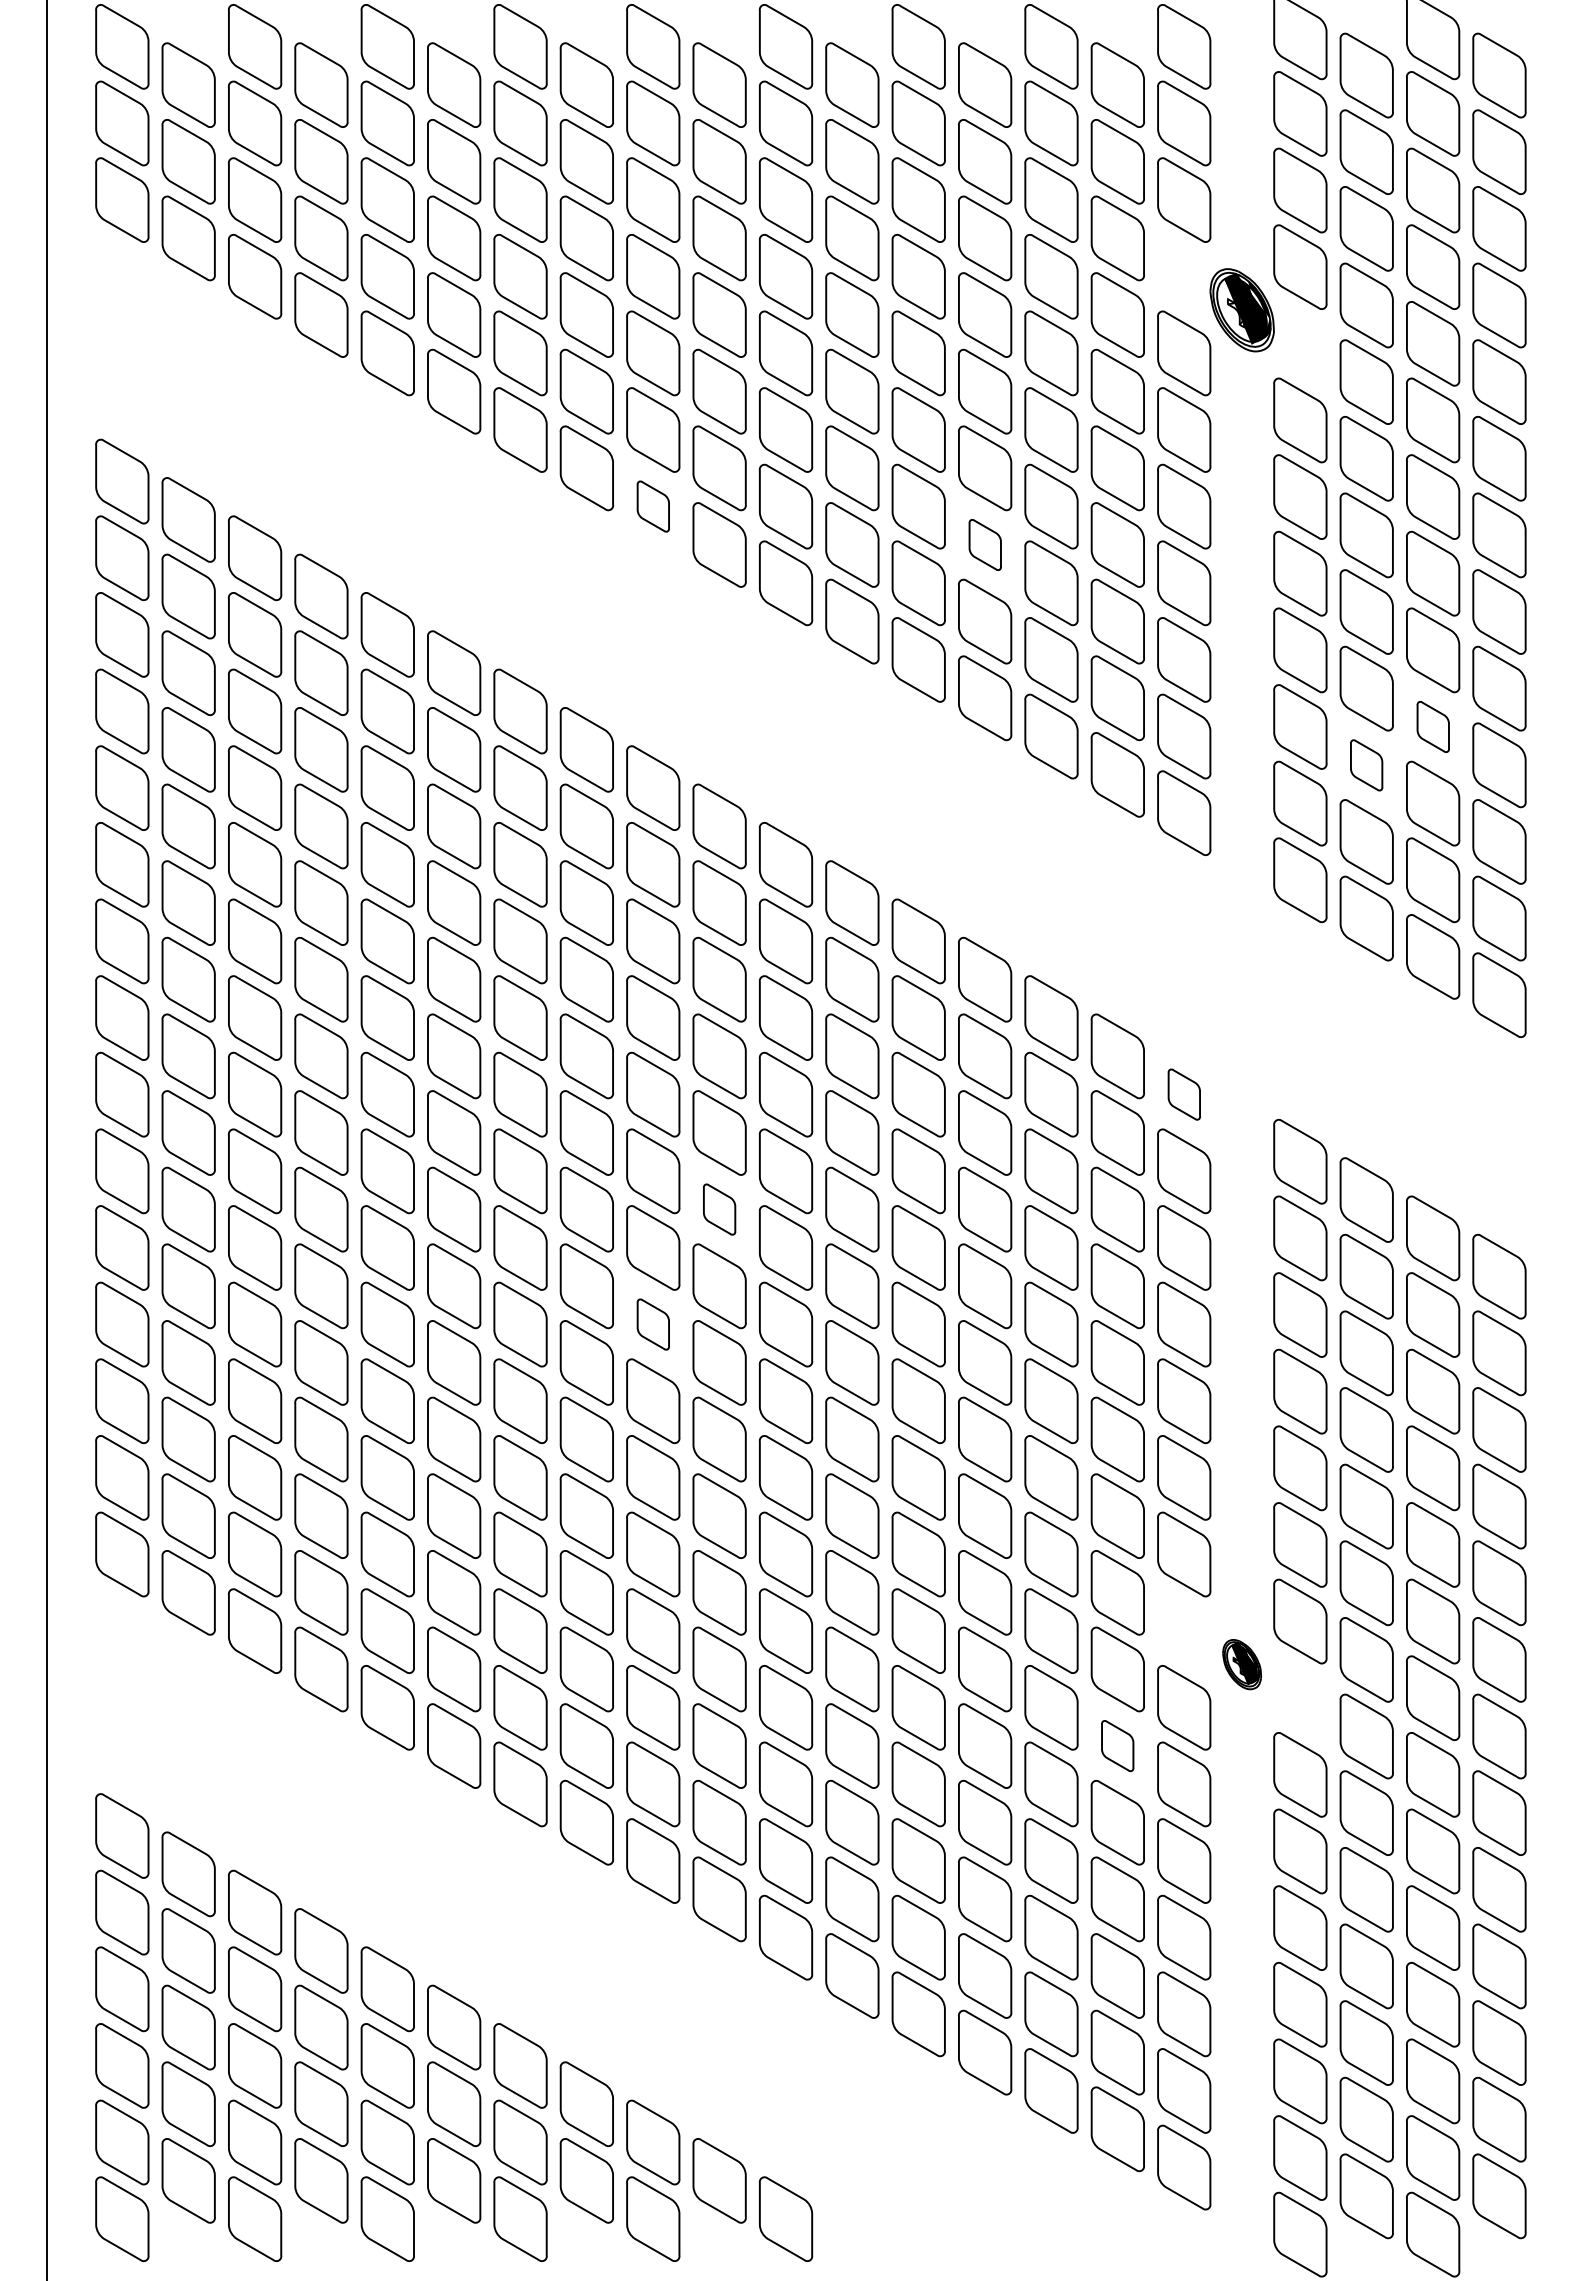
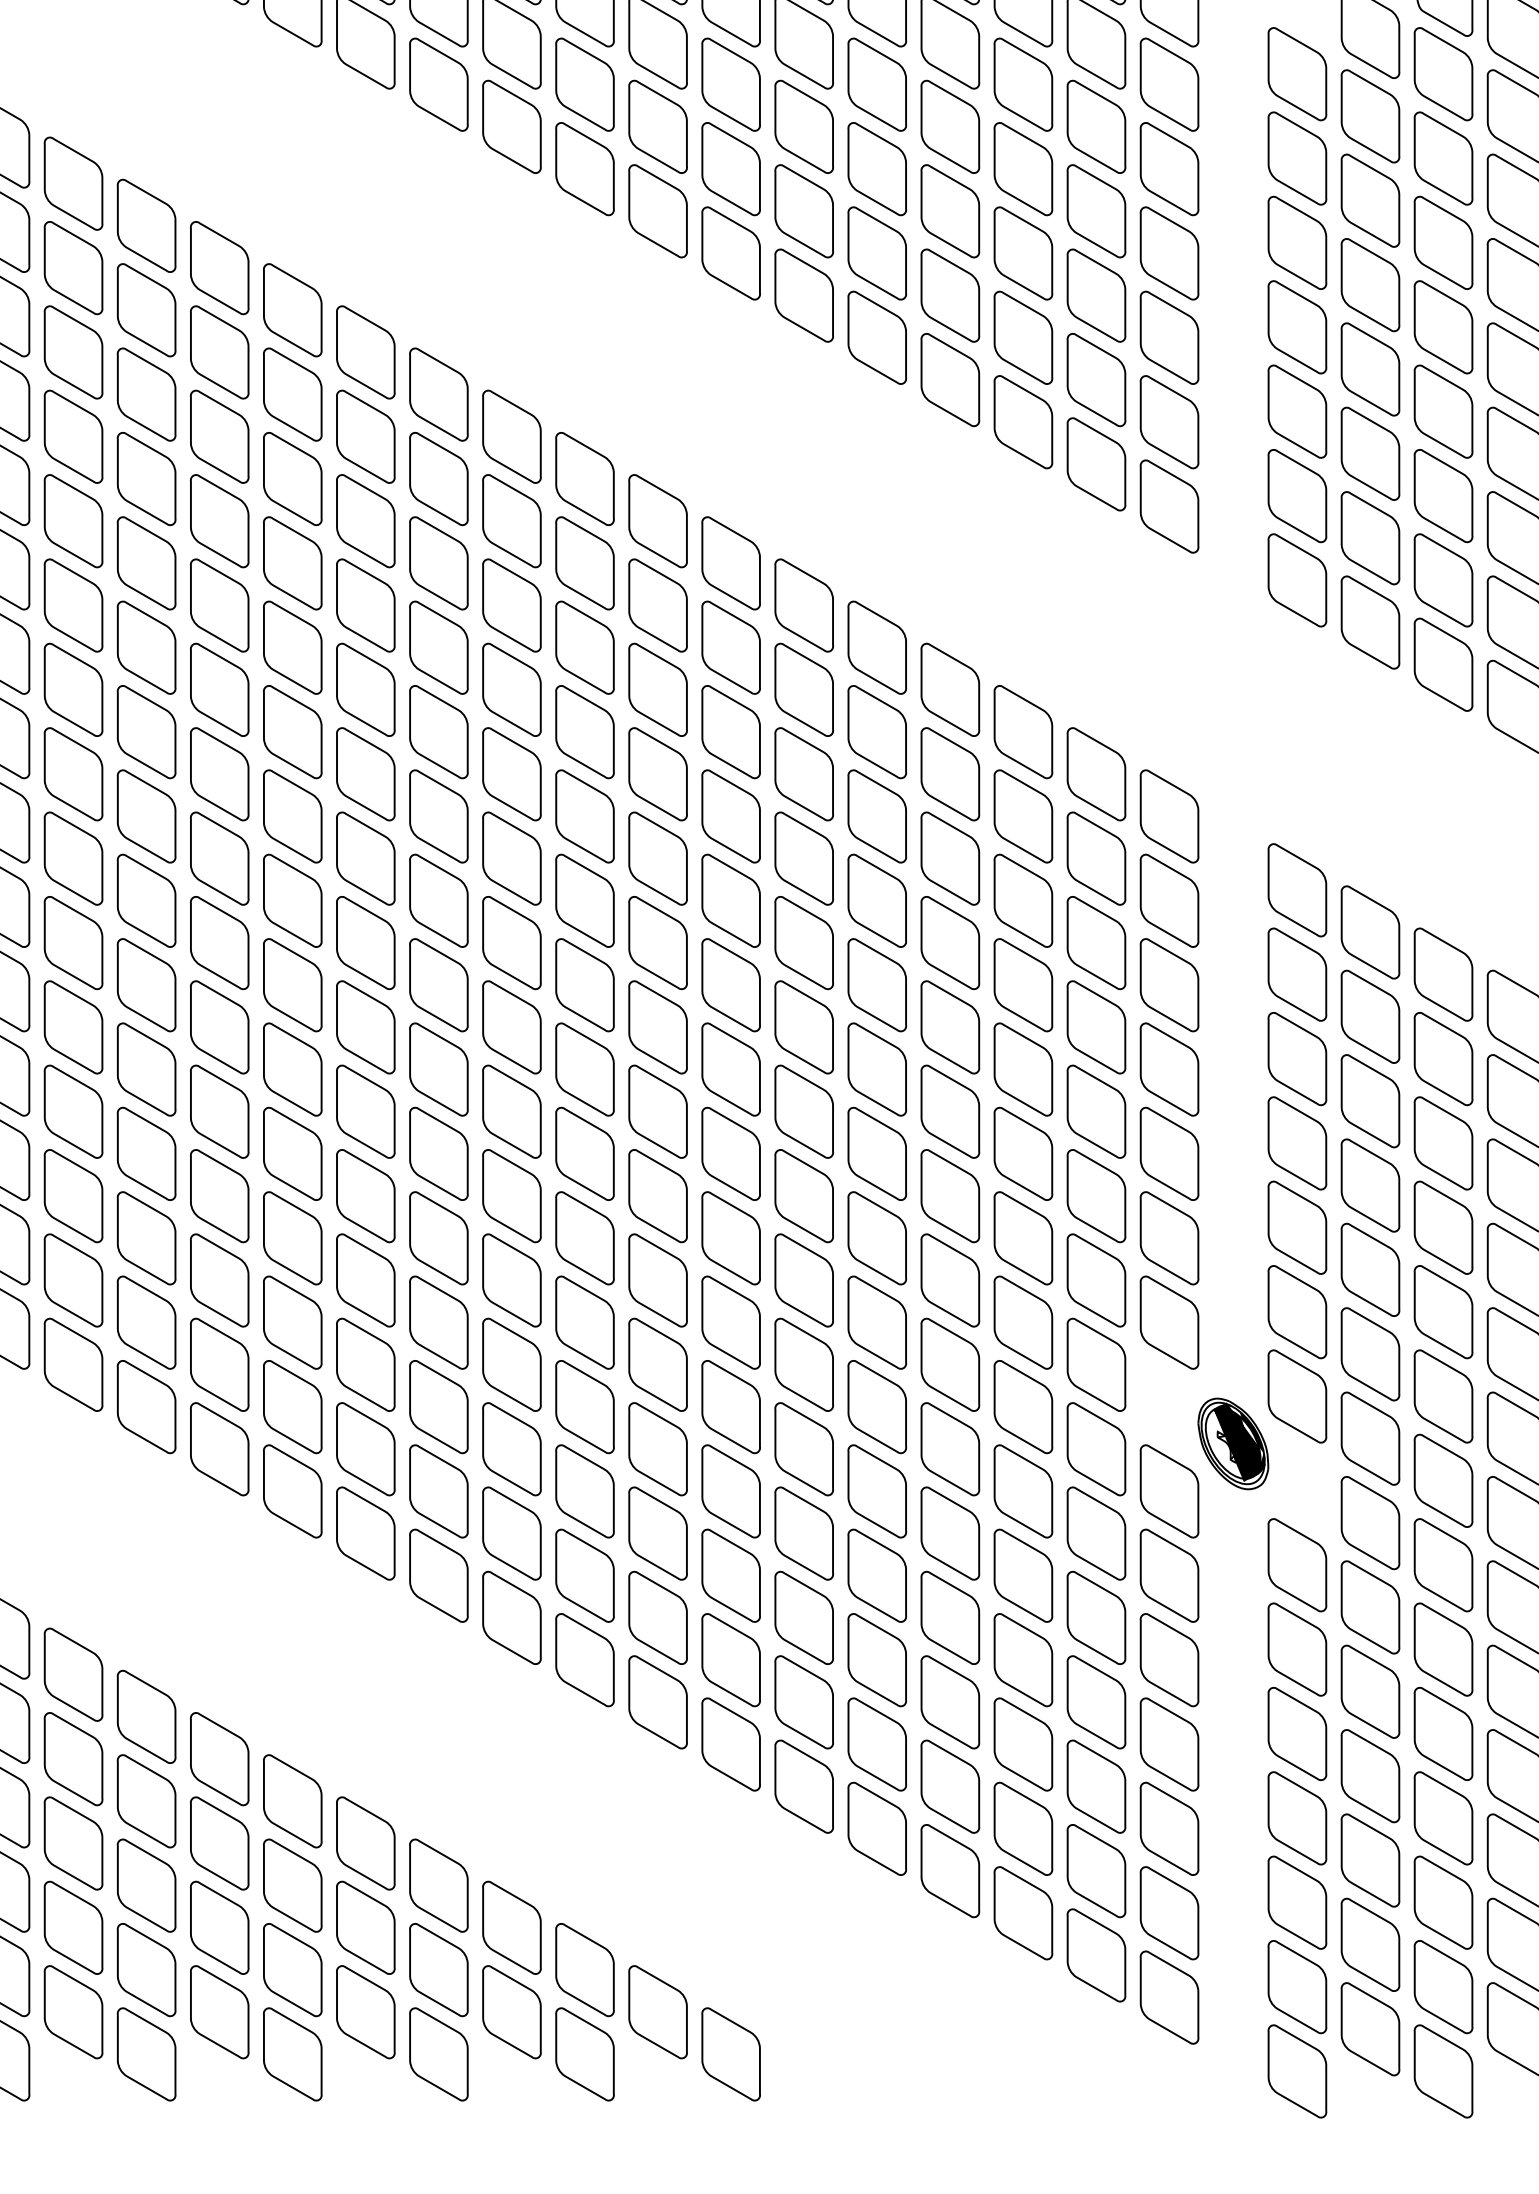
part: (653, 506) -> (585, 168), size x1.67
part: (985, 544) -> (950, 210), size x1.67
part: (1433, 726) -> (1443, 411), size x1.67
part: (1366, 765) -> (1370, 454), size x1.67
part: (1184, 1094) -> (1169, 816), size x1.67
part: (719, 1209) -> (657, 942), size x1.67
part: (653, 1324) -> (585, 1069), size x1.67
part: (1241, 1664) -> (1232, 1443), size x1.67
part: (1117, 1745) -> (1096, 1532), size x1.67

